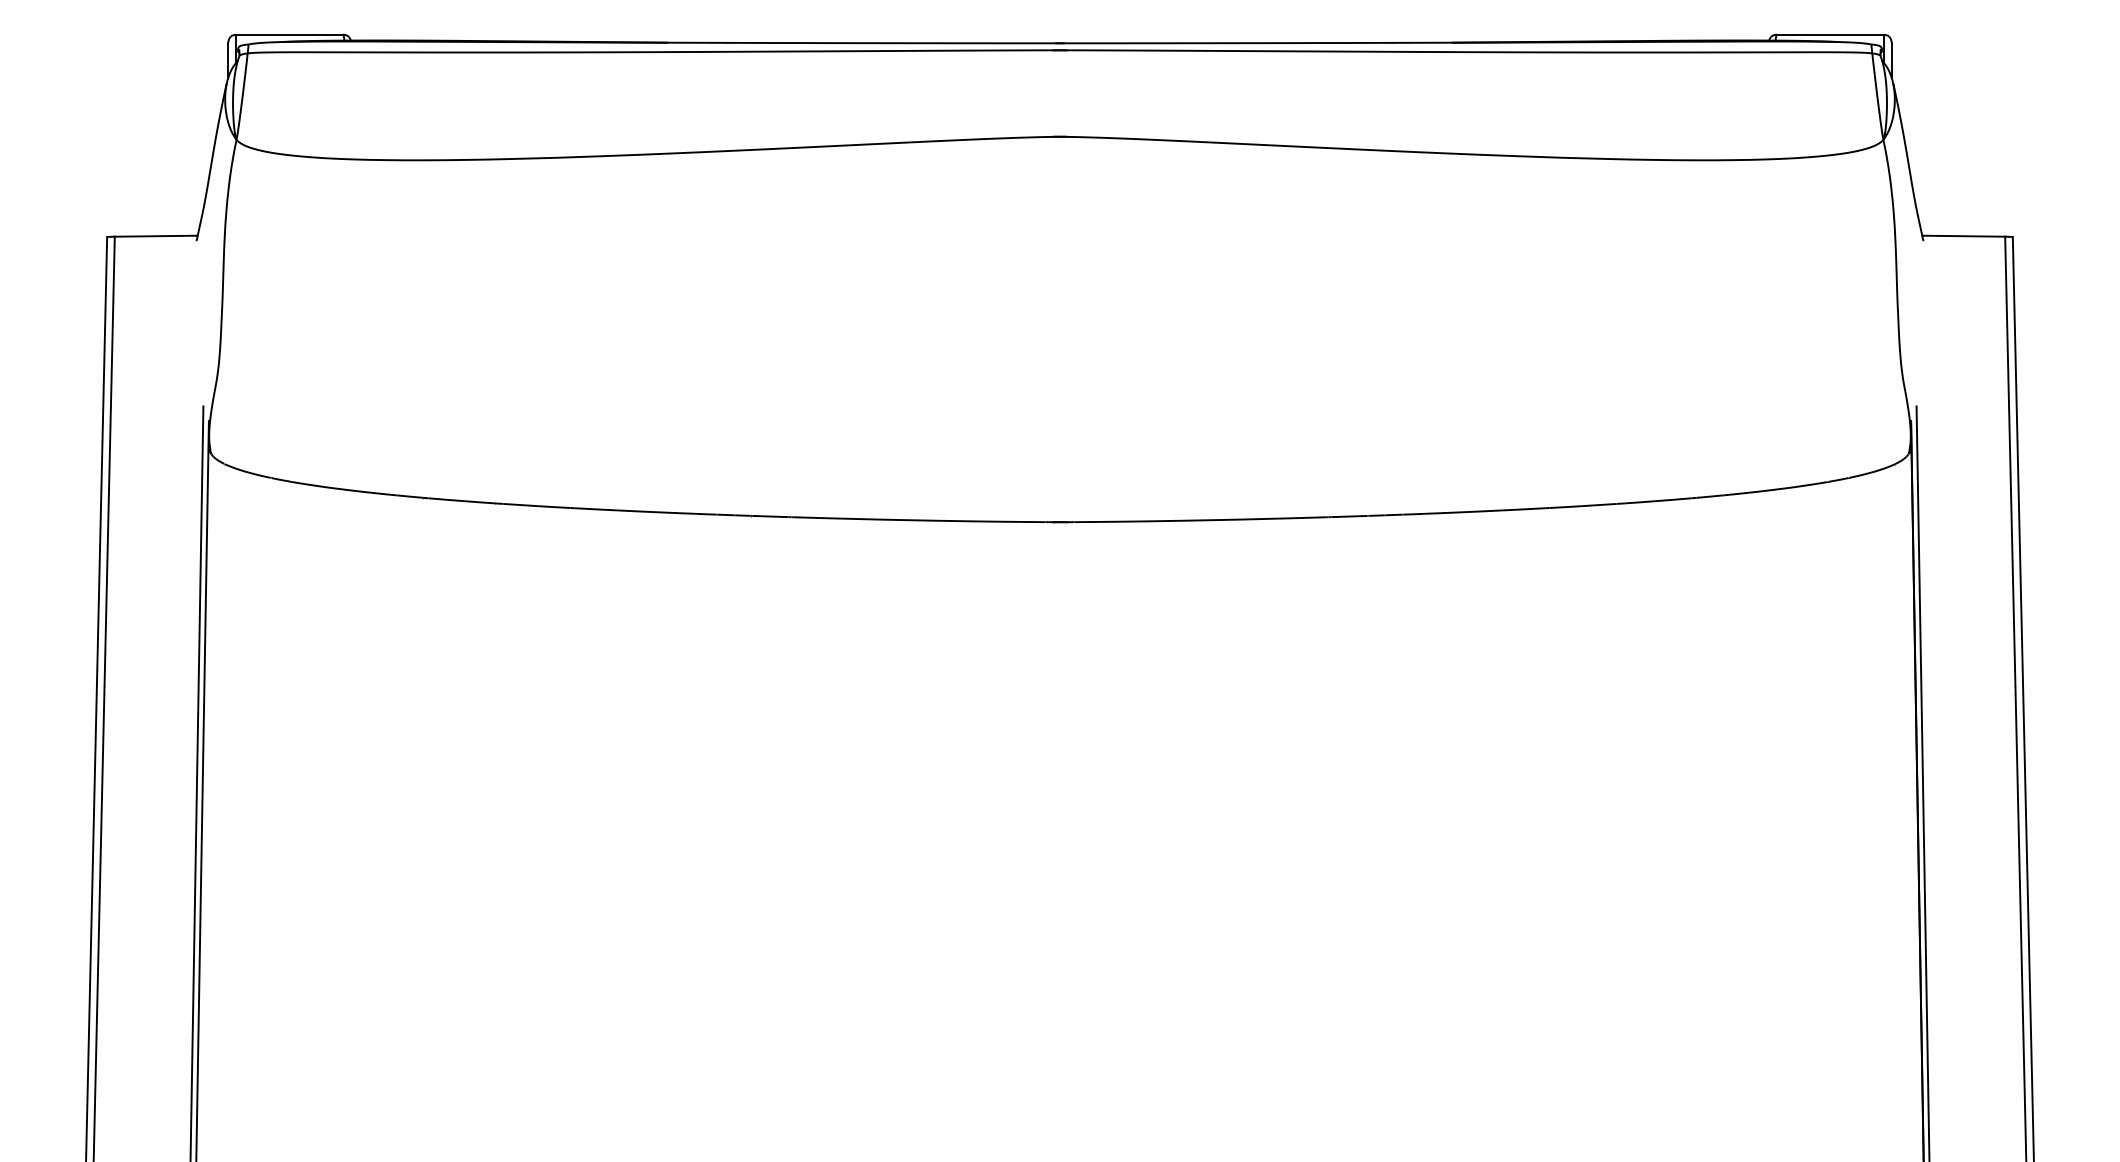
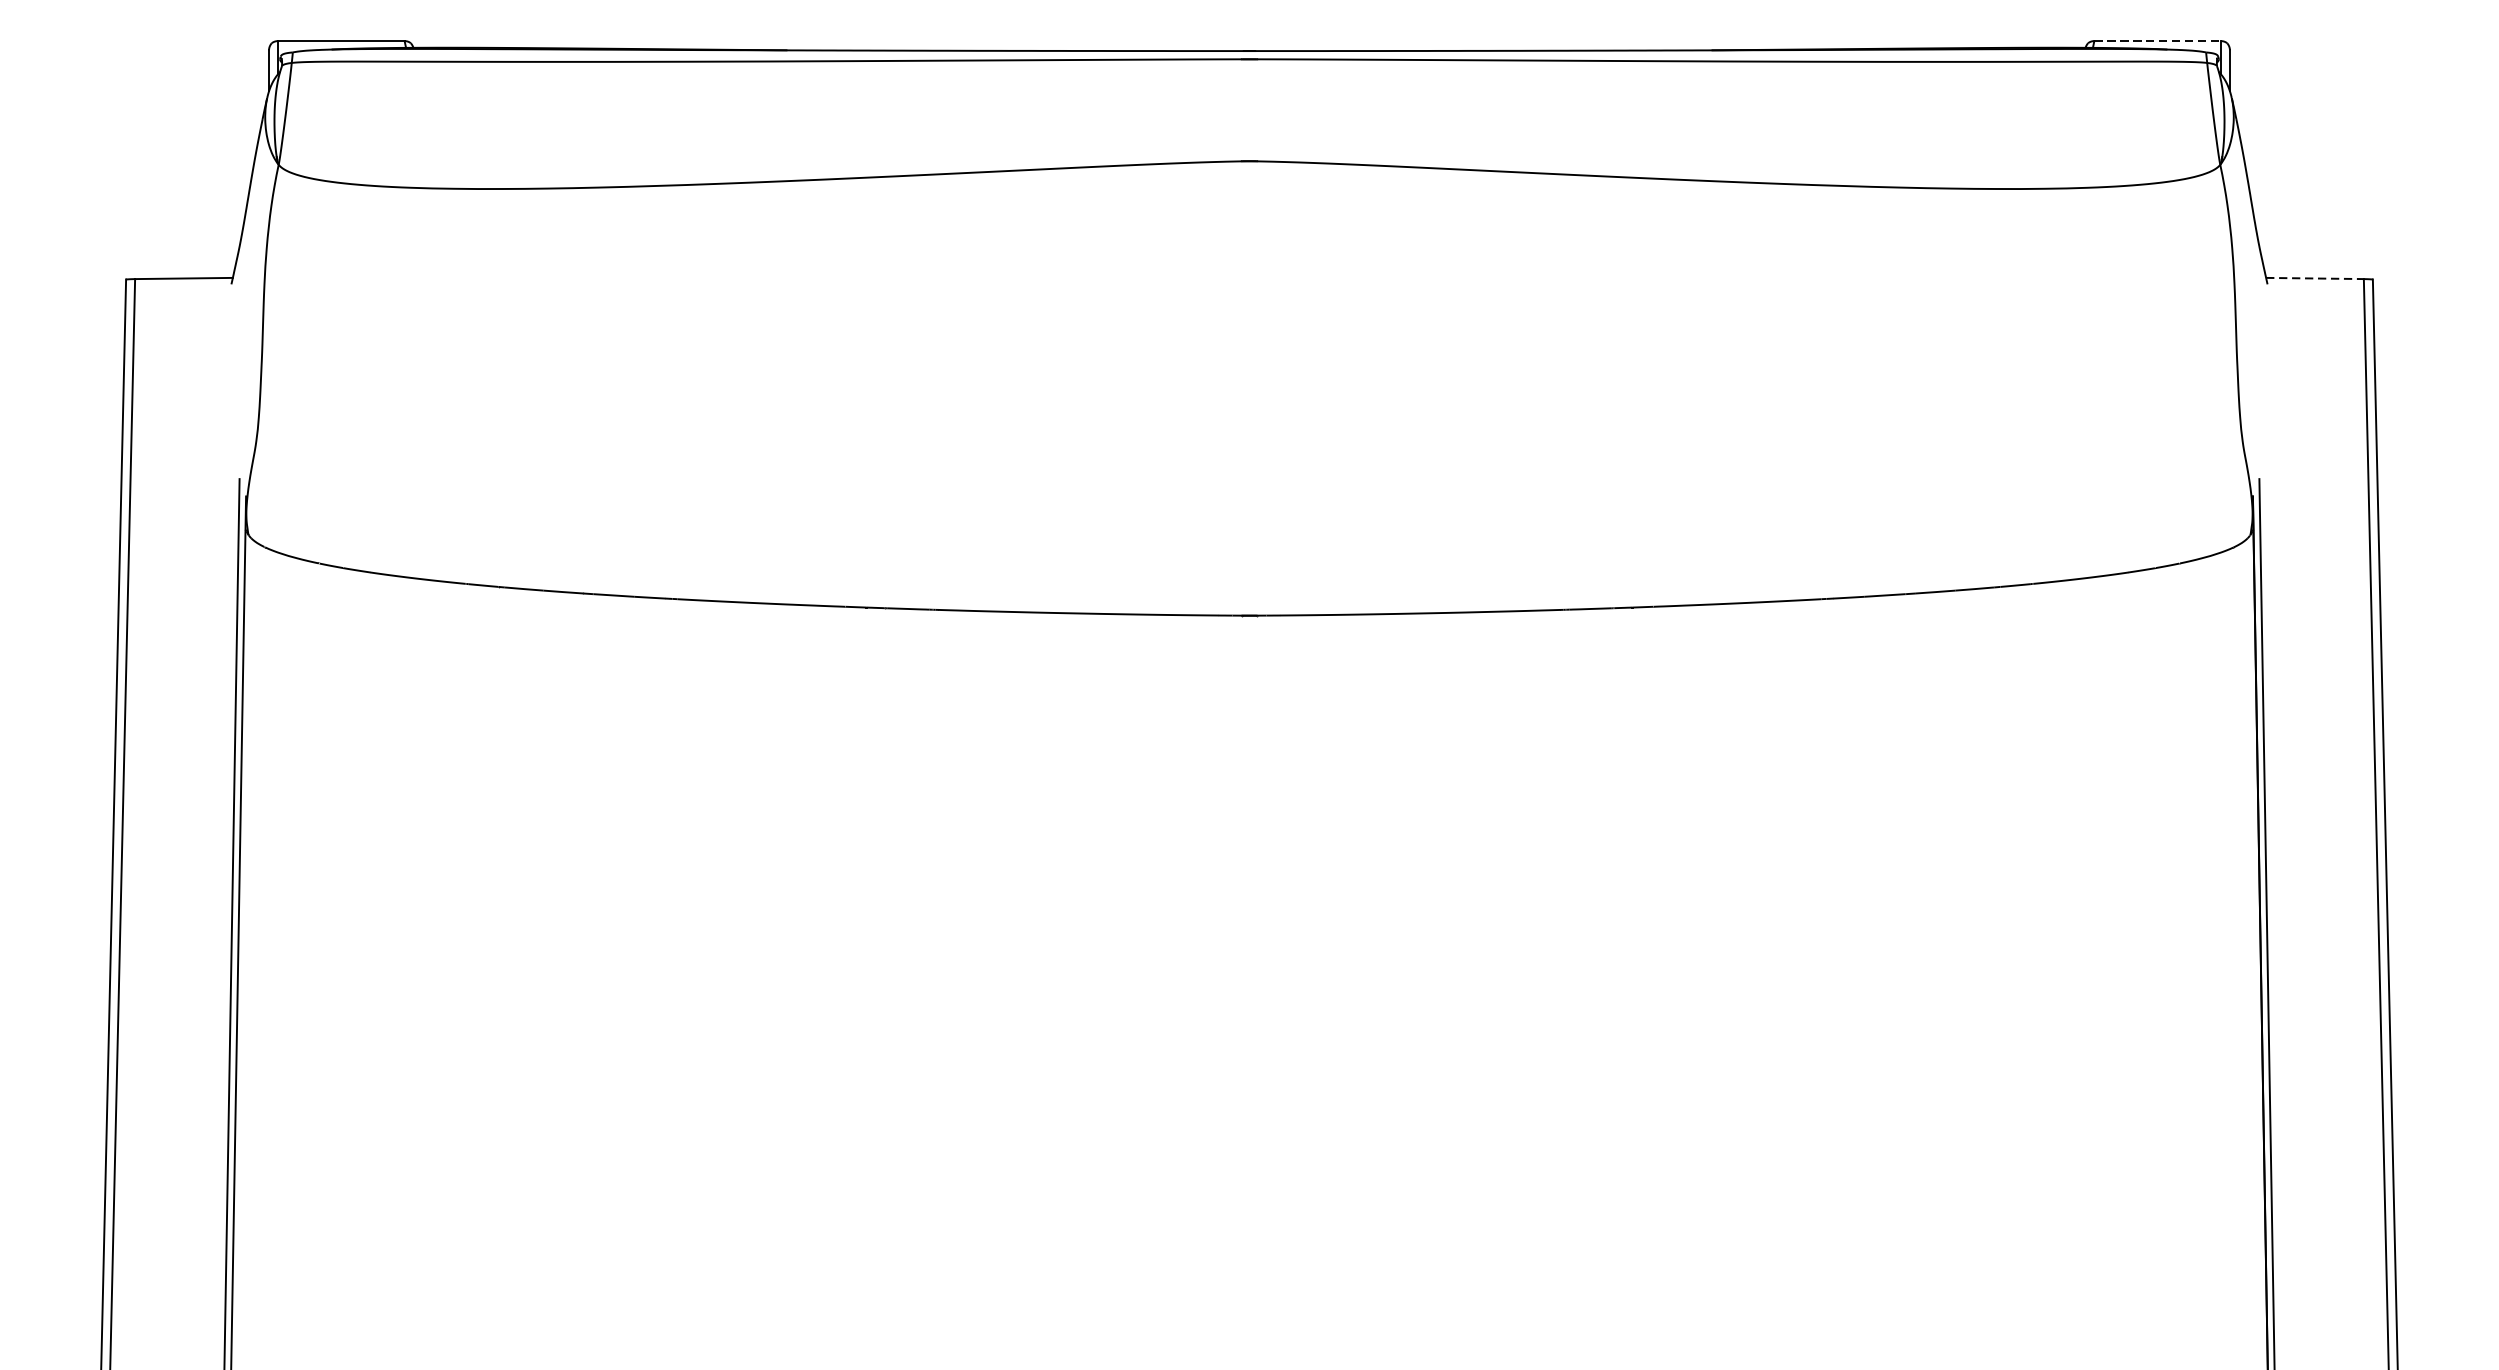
line: (1830, 34) -> (2157, 40), solid -> dashed
line: (1964, 236) -> (2315, 278), solid -> dashed

